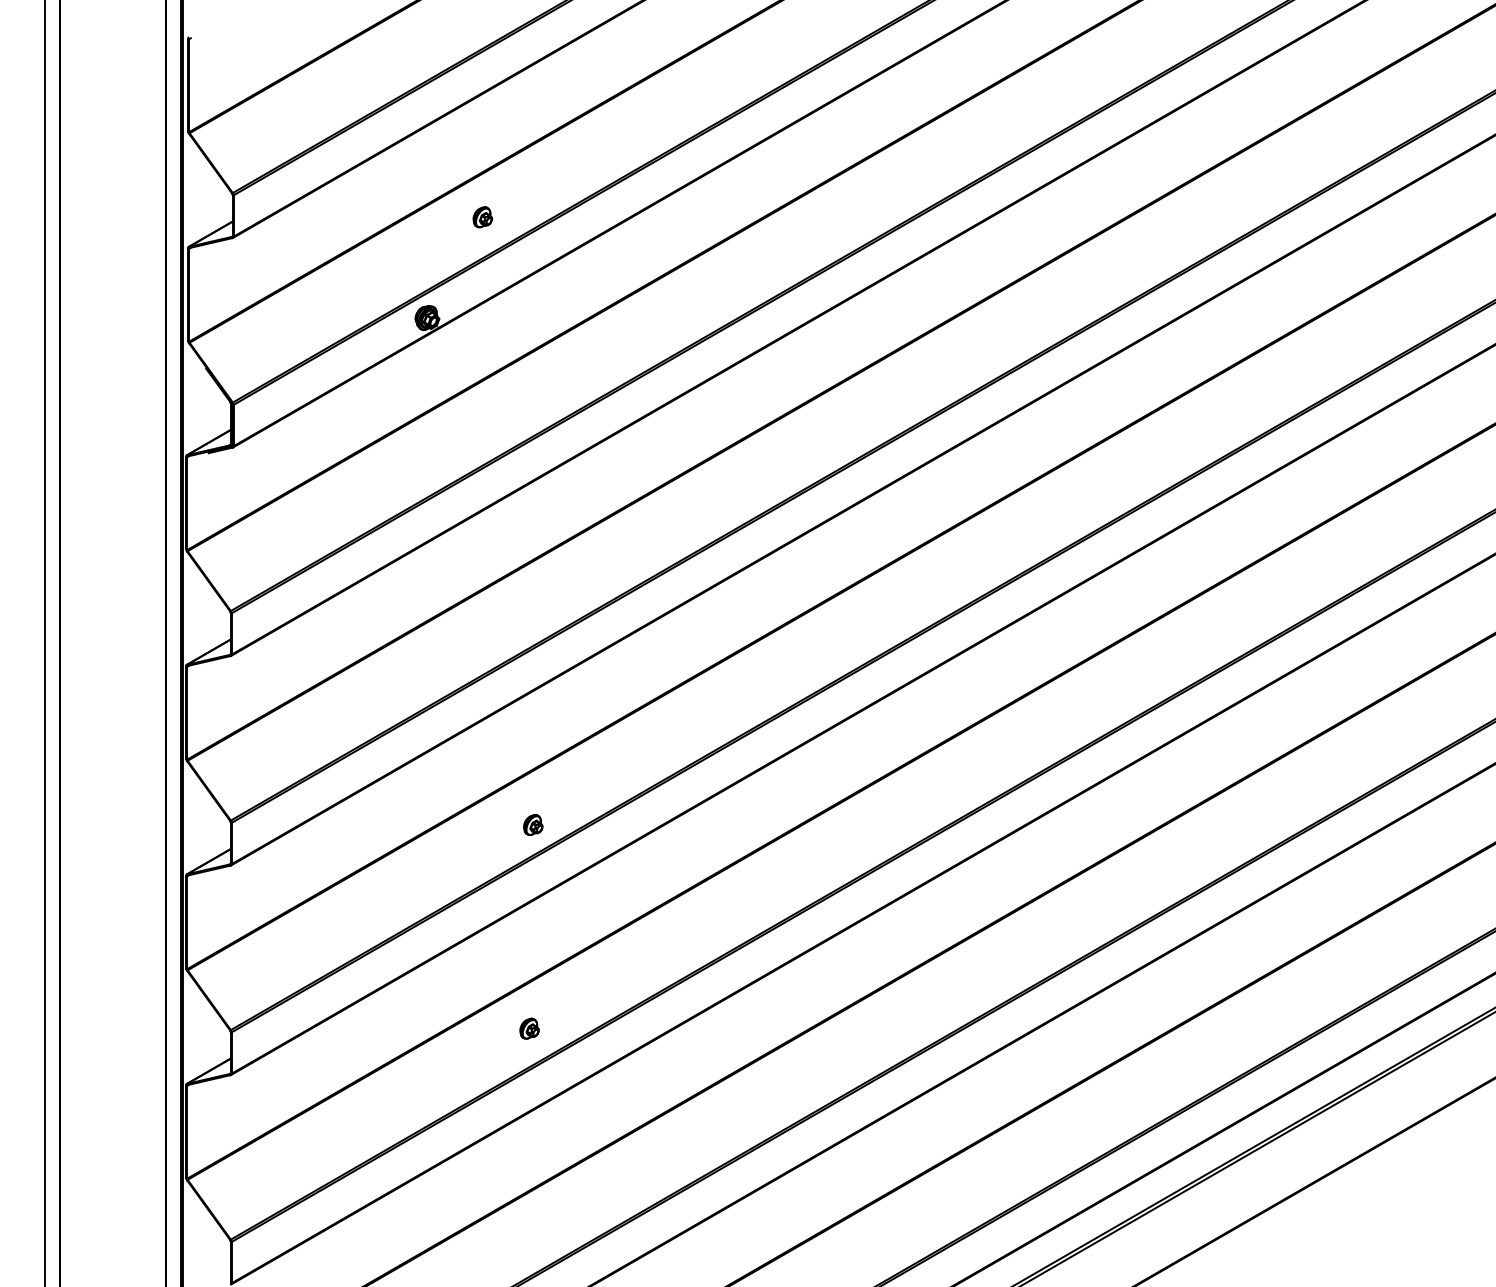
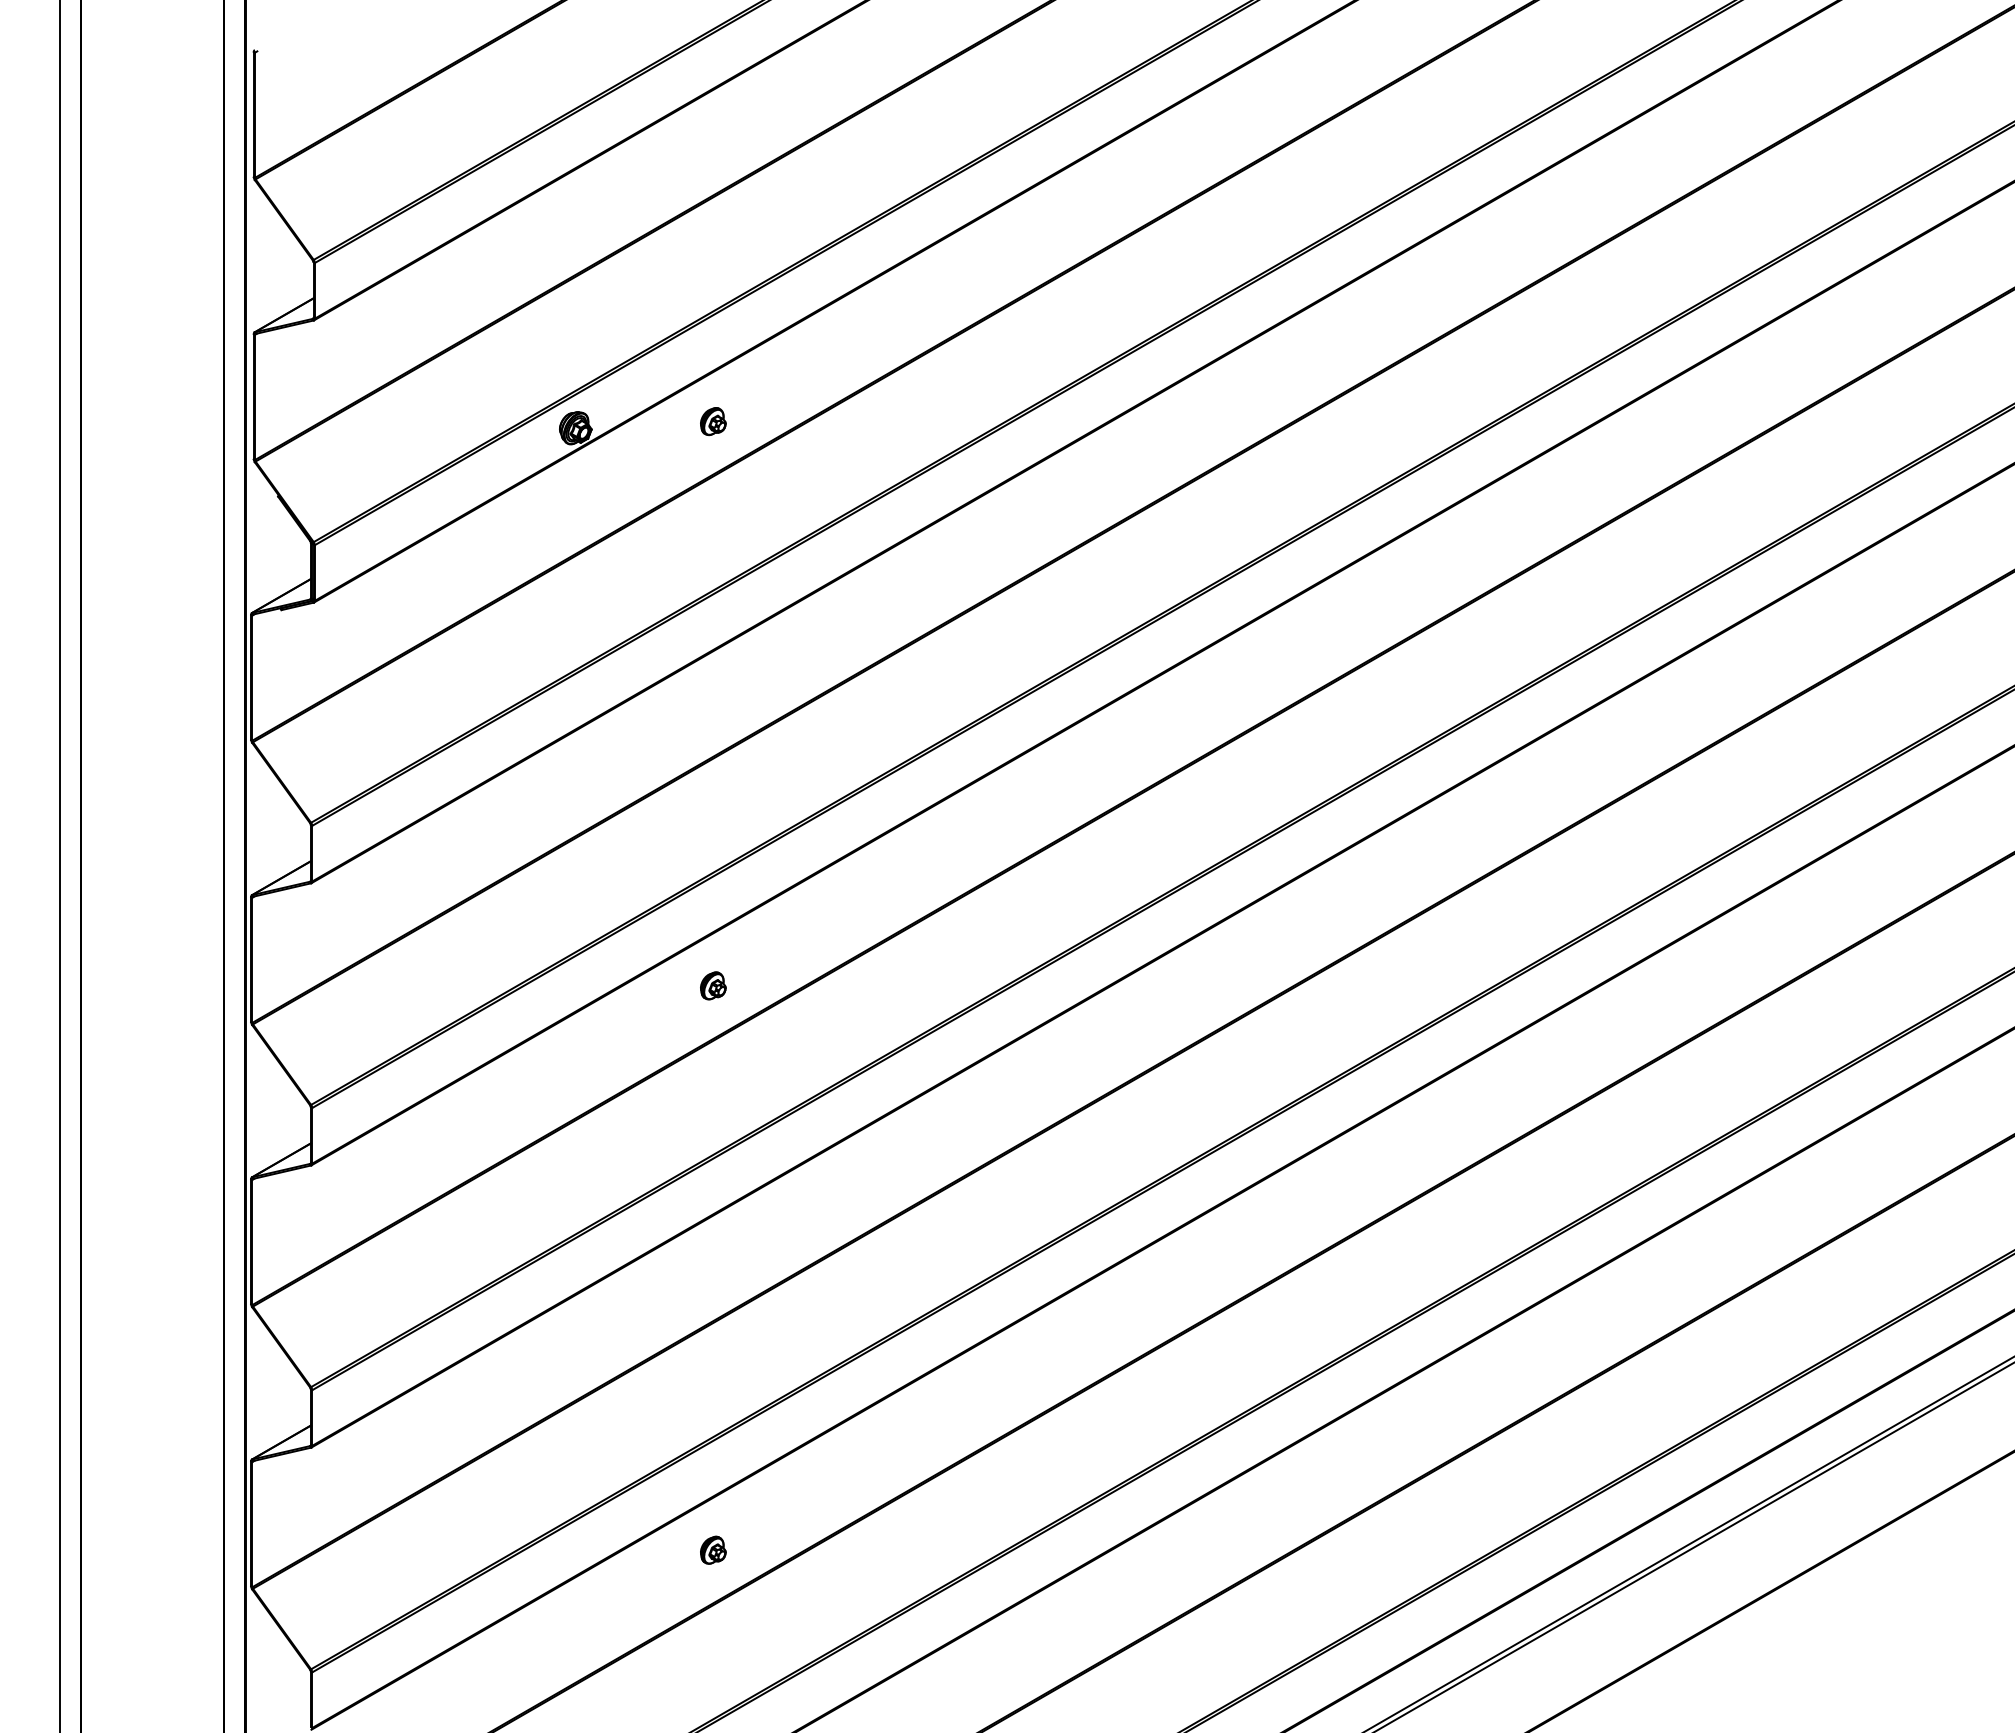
part: (482, 217) -> (713, 421), moved
part: (533, 824) -> (713, 985), moved
part: (529, 1028) -> (713, 1549), moved

